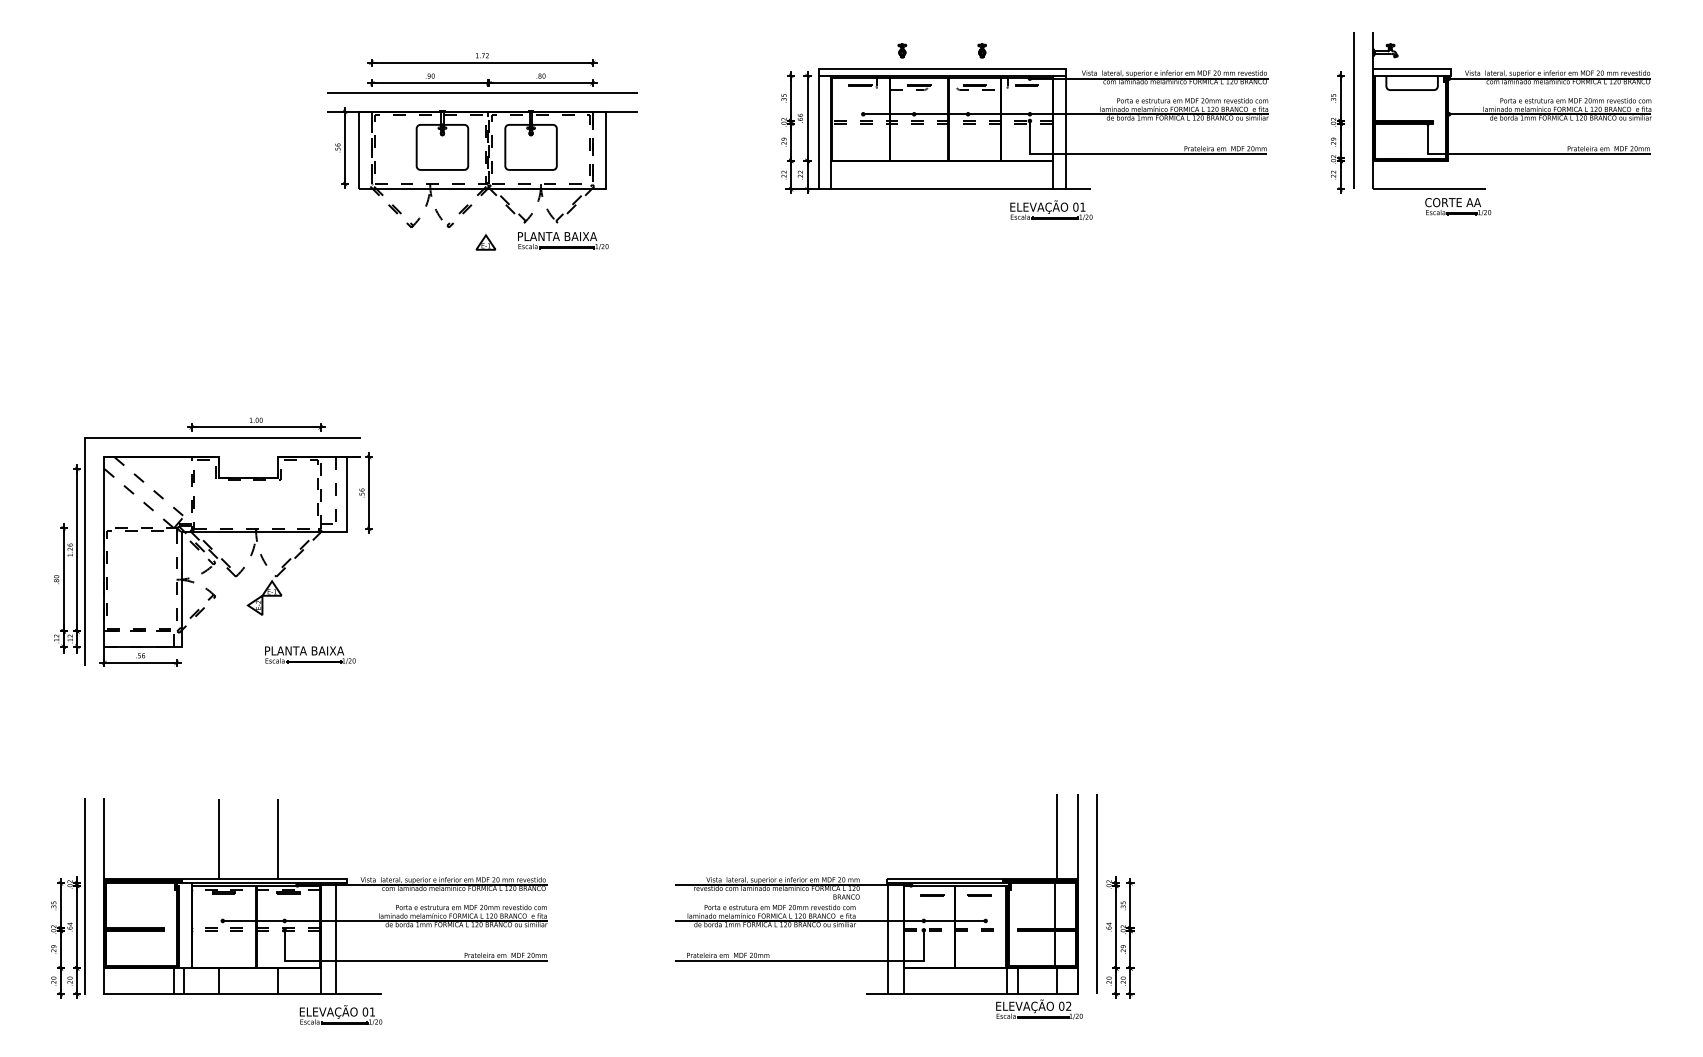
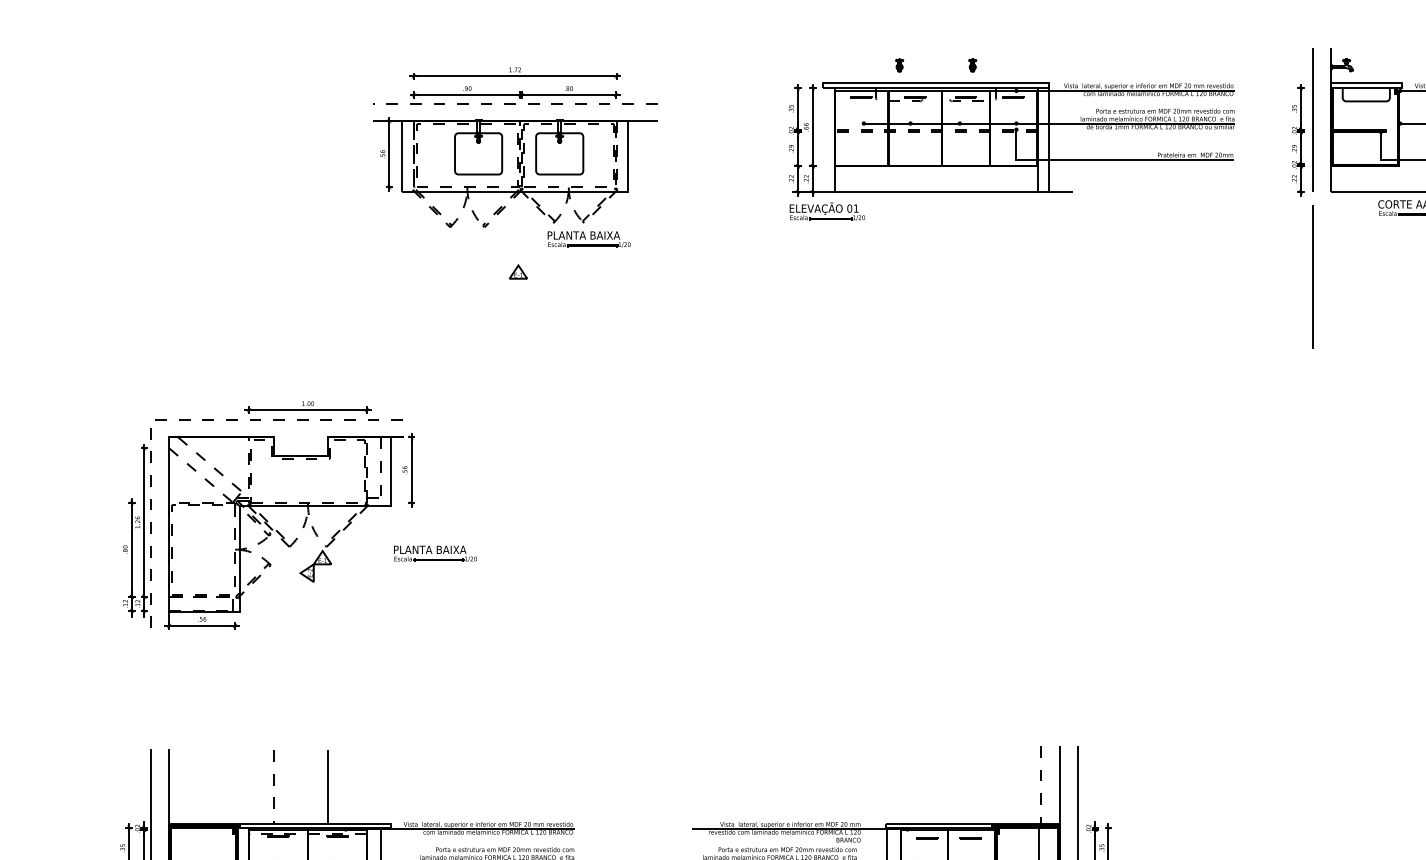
line: (482, 92) -> (515, 103), solid -> dashed
line: (818, 132) -> (822, 140), removed
part: (1051, 210) -> (827, 211), moved
part: (485, 242) -> (517, 272), moved
line: (1353, 281) -> (1312, 276), added
line: (109, 437) -> (173, 419), solid -> dashed
part: (310, 654) -> (435, 553), moved
line: (1057, 836) -> (1041, 784), solid -> dashed
line: (218, 839) -> (273, 787), solid -> dashed

